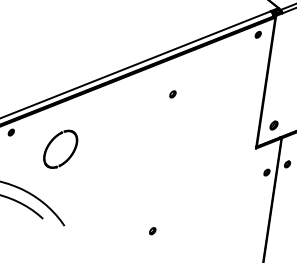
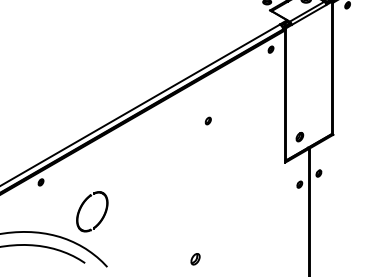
part: (172, 93) -> (207, 120), moved
part: (52, 141) -> (83, 205), moved
part: (151, 231) -> (194, 259), size x1.6

